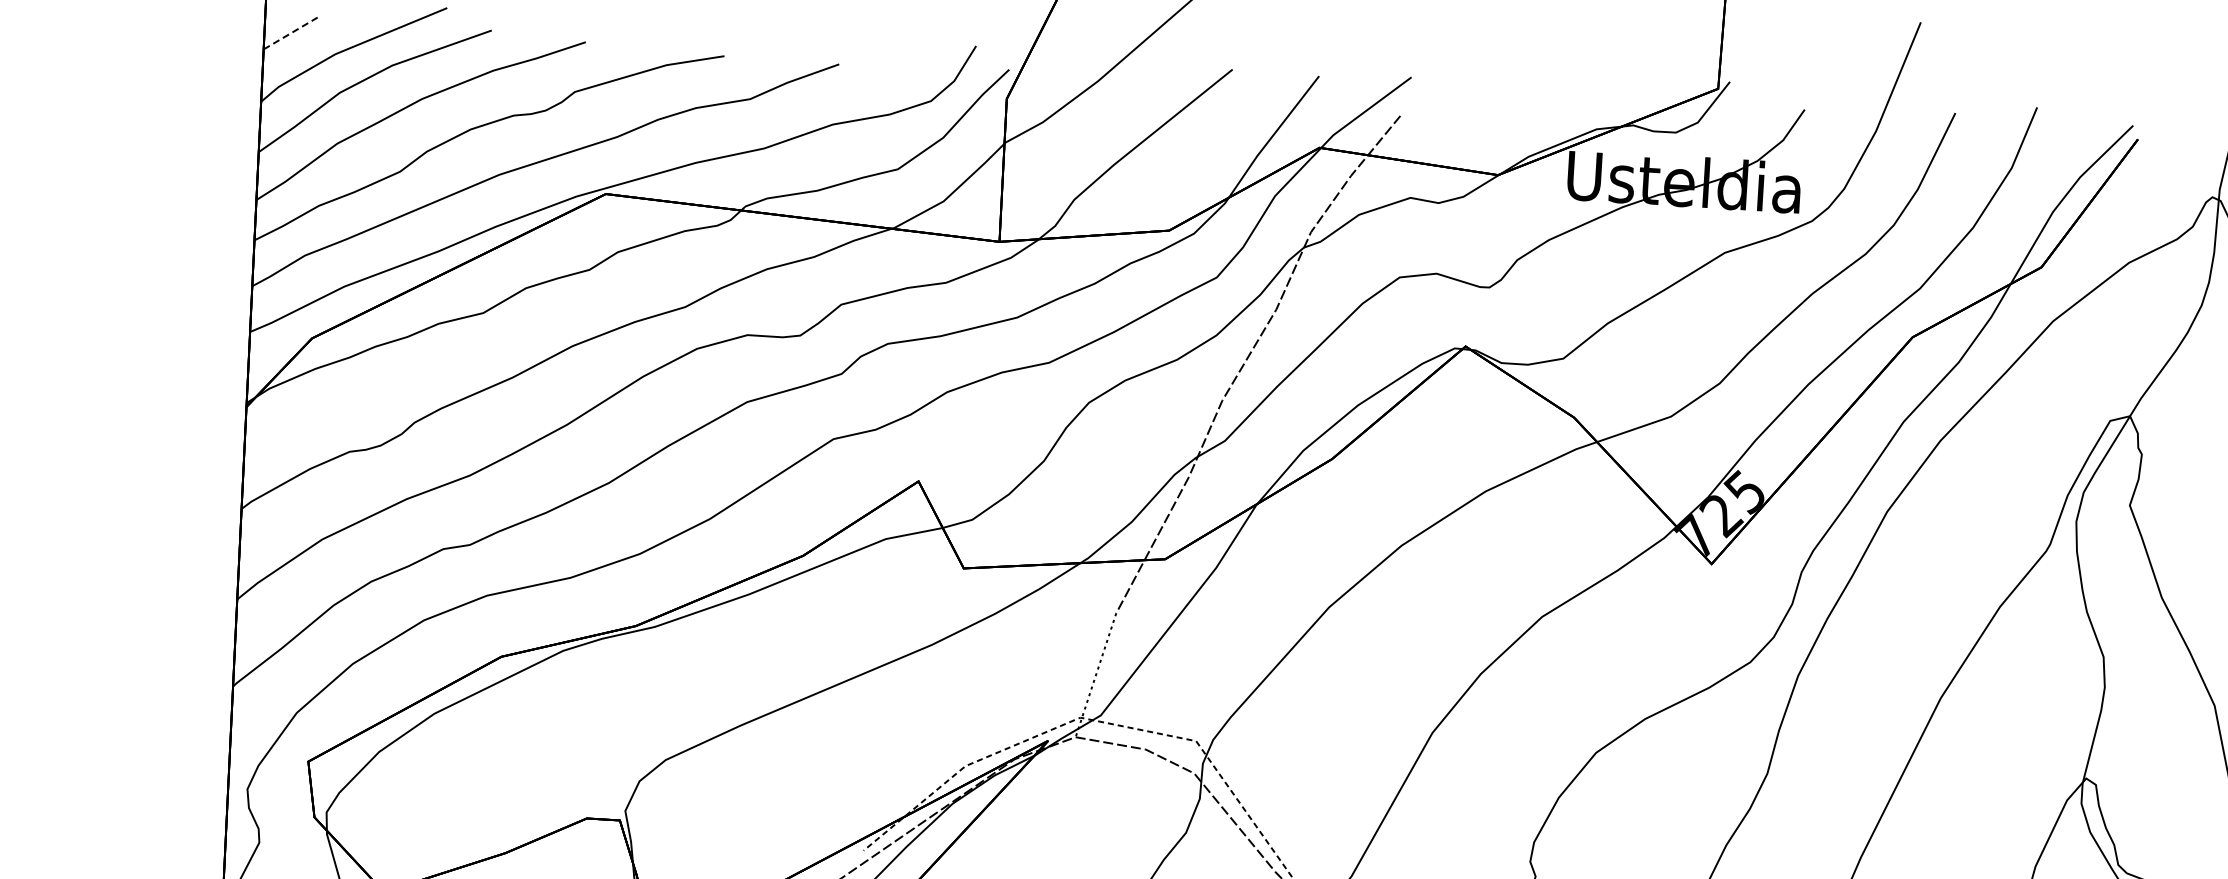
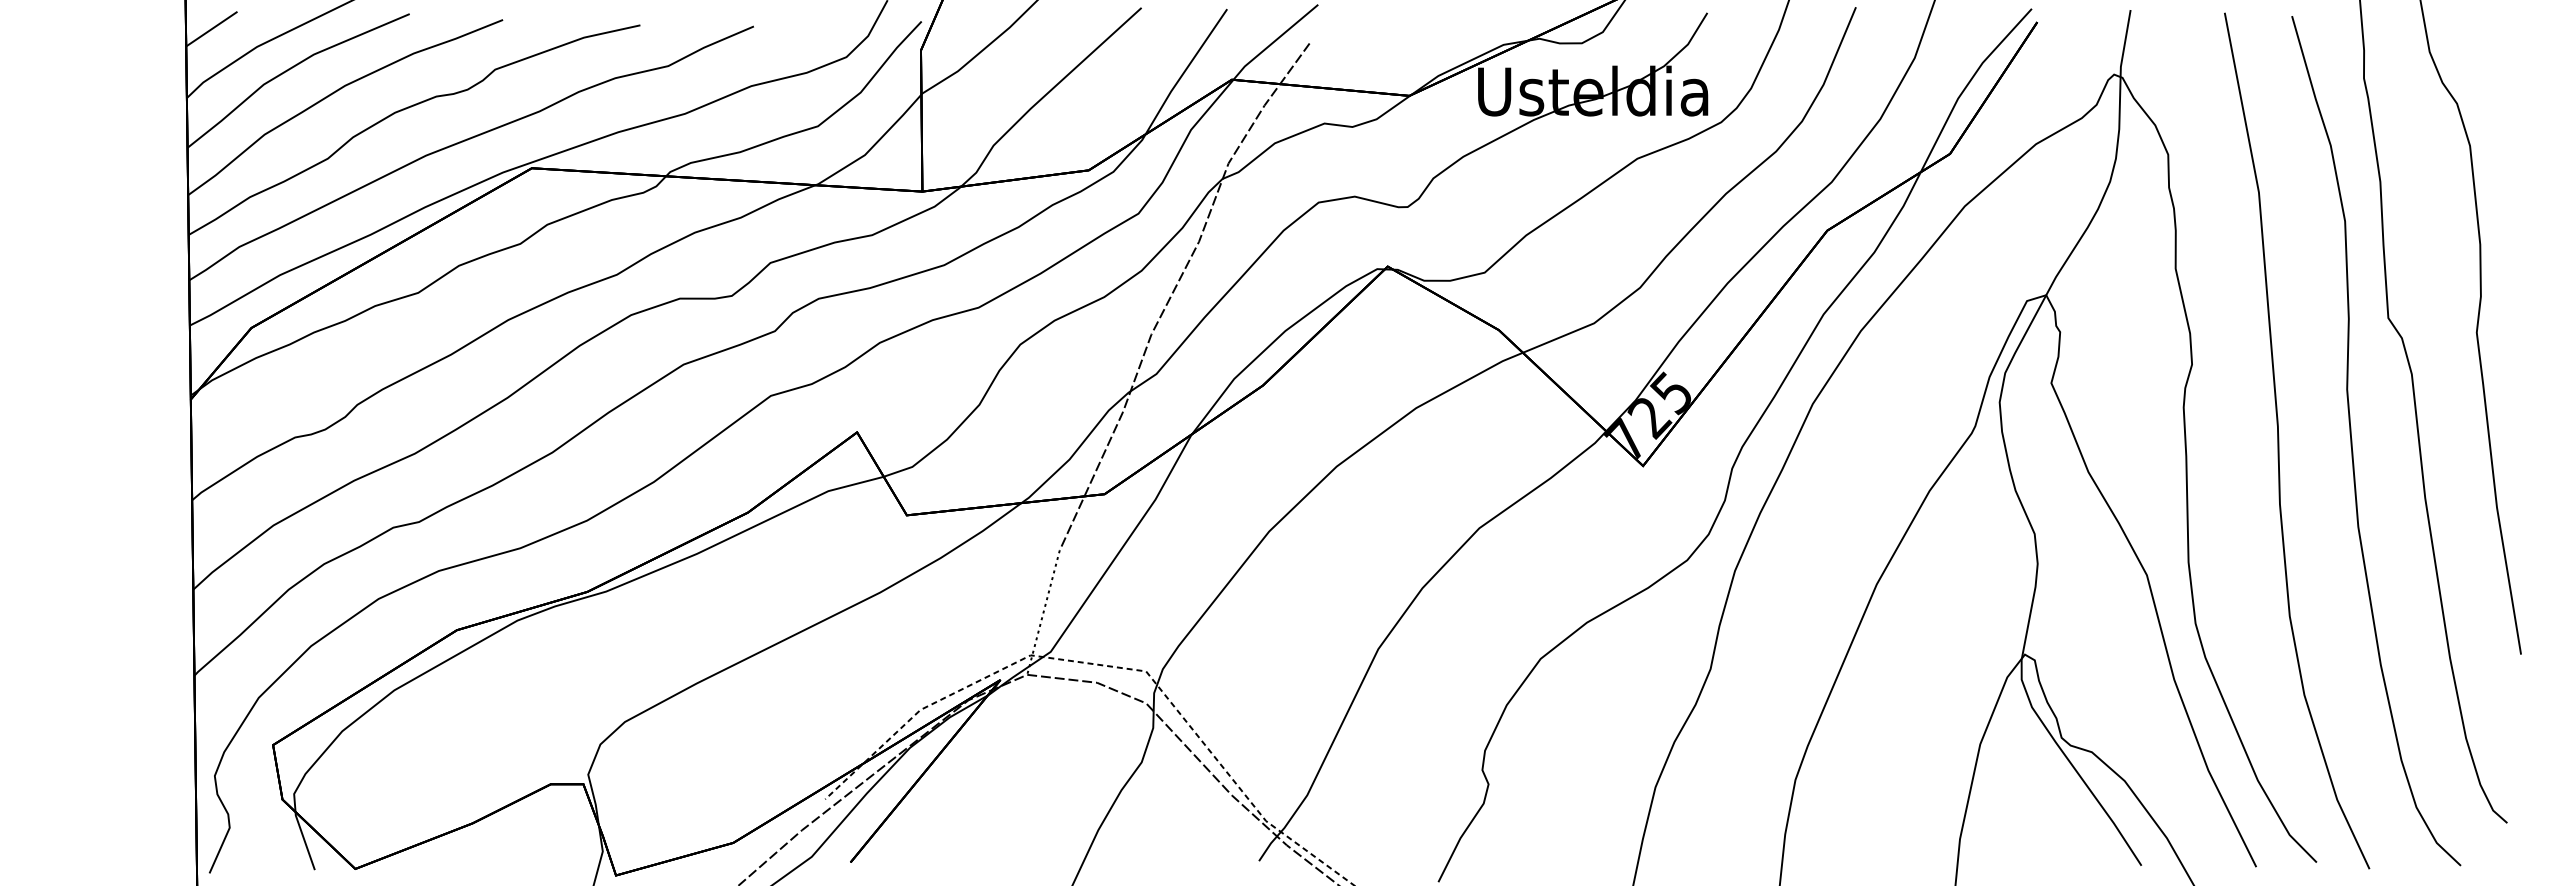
line: (290, 33) -> (211, 29), dashed -> solid

